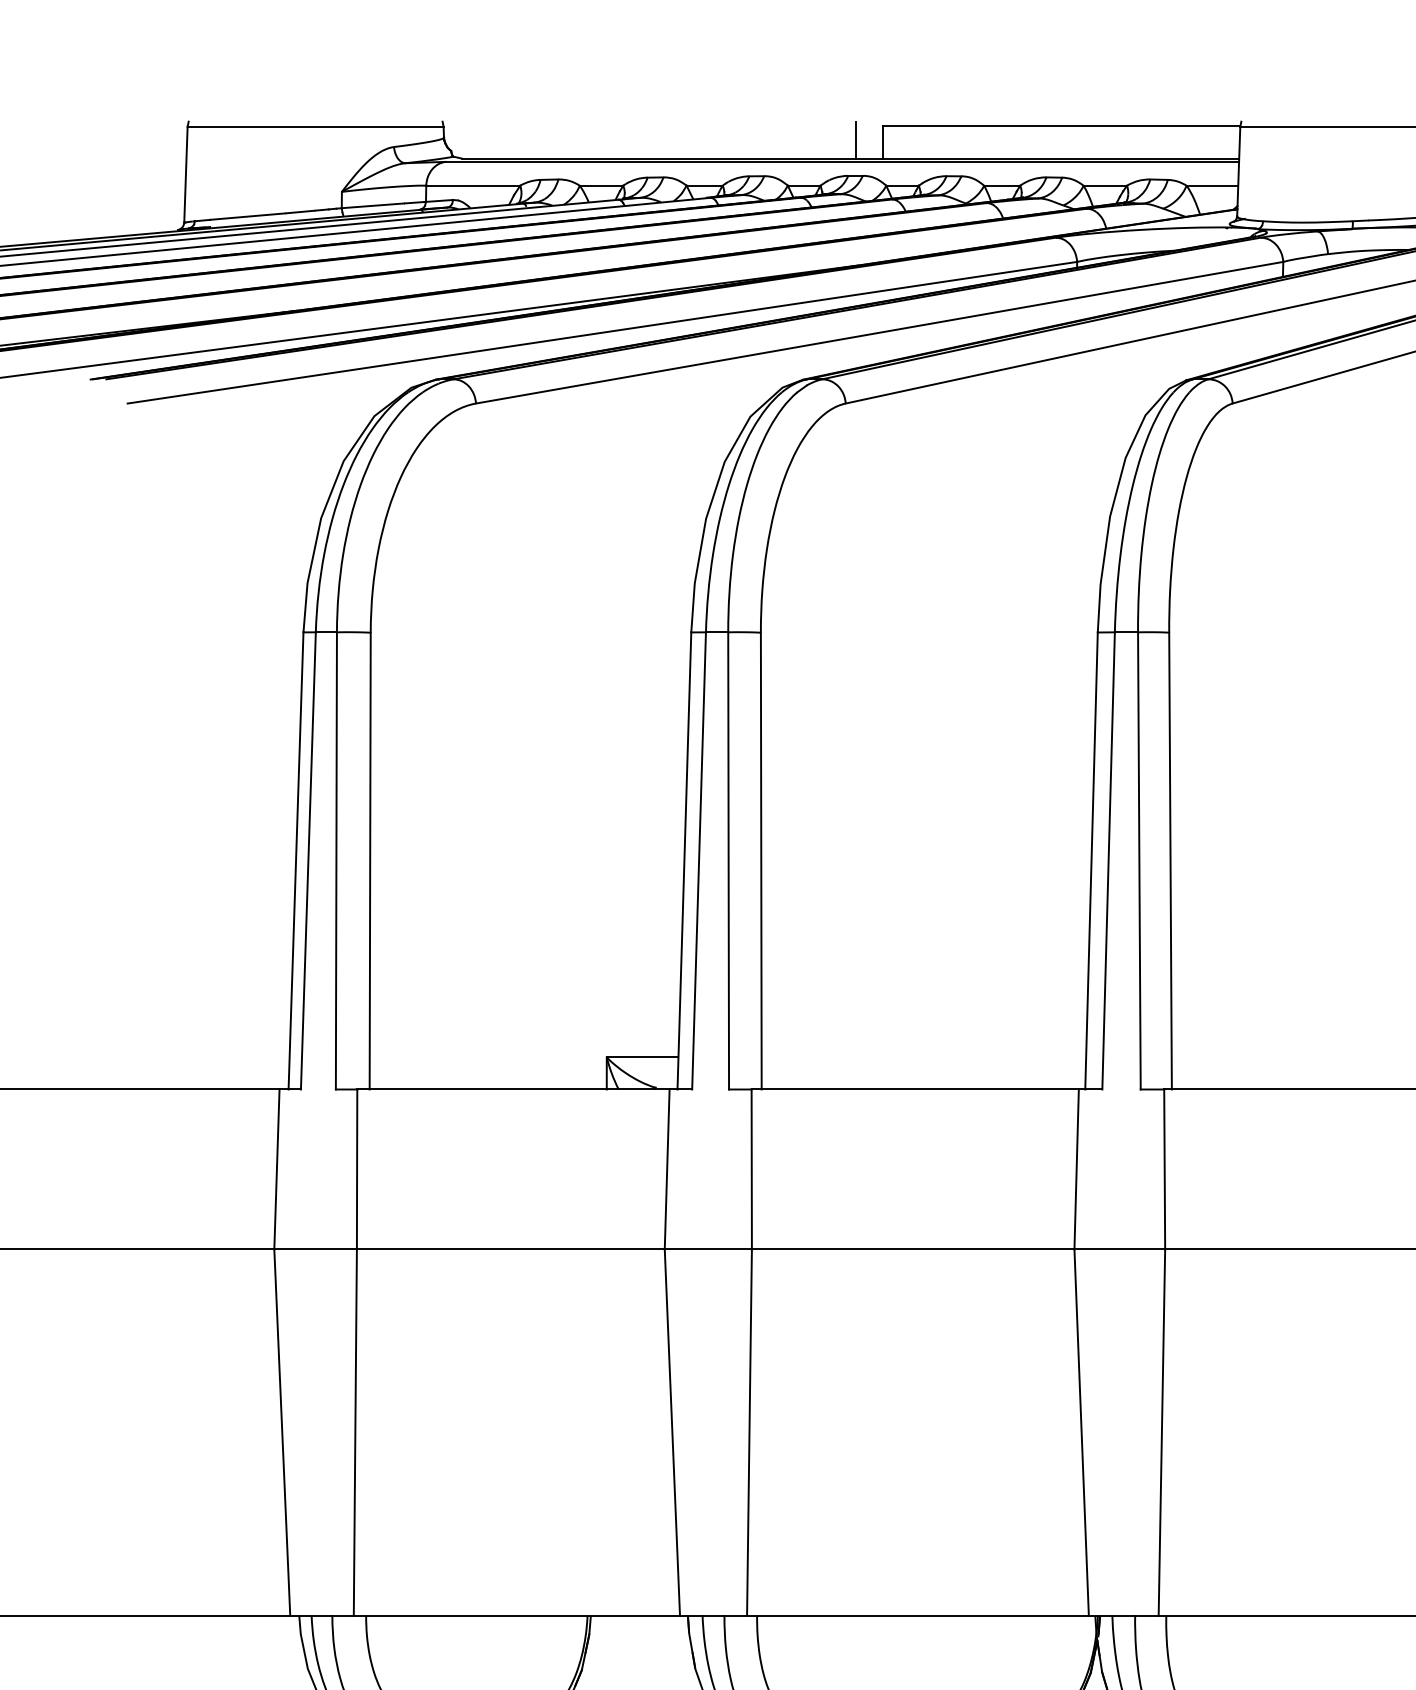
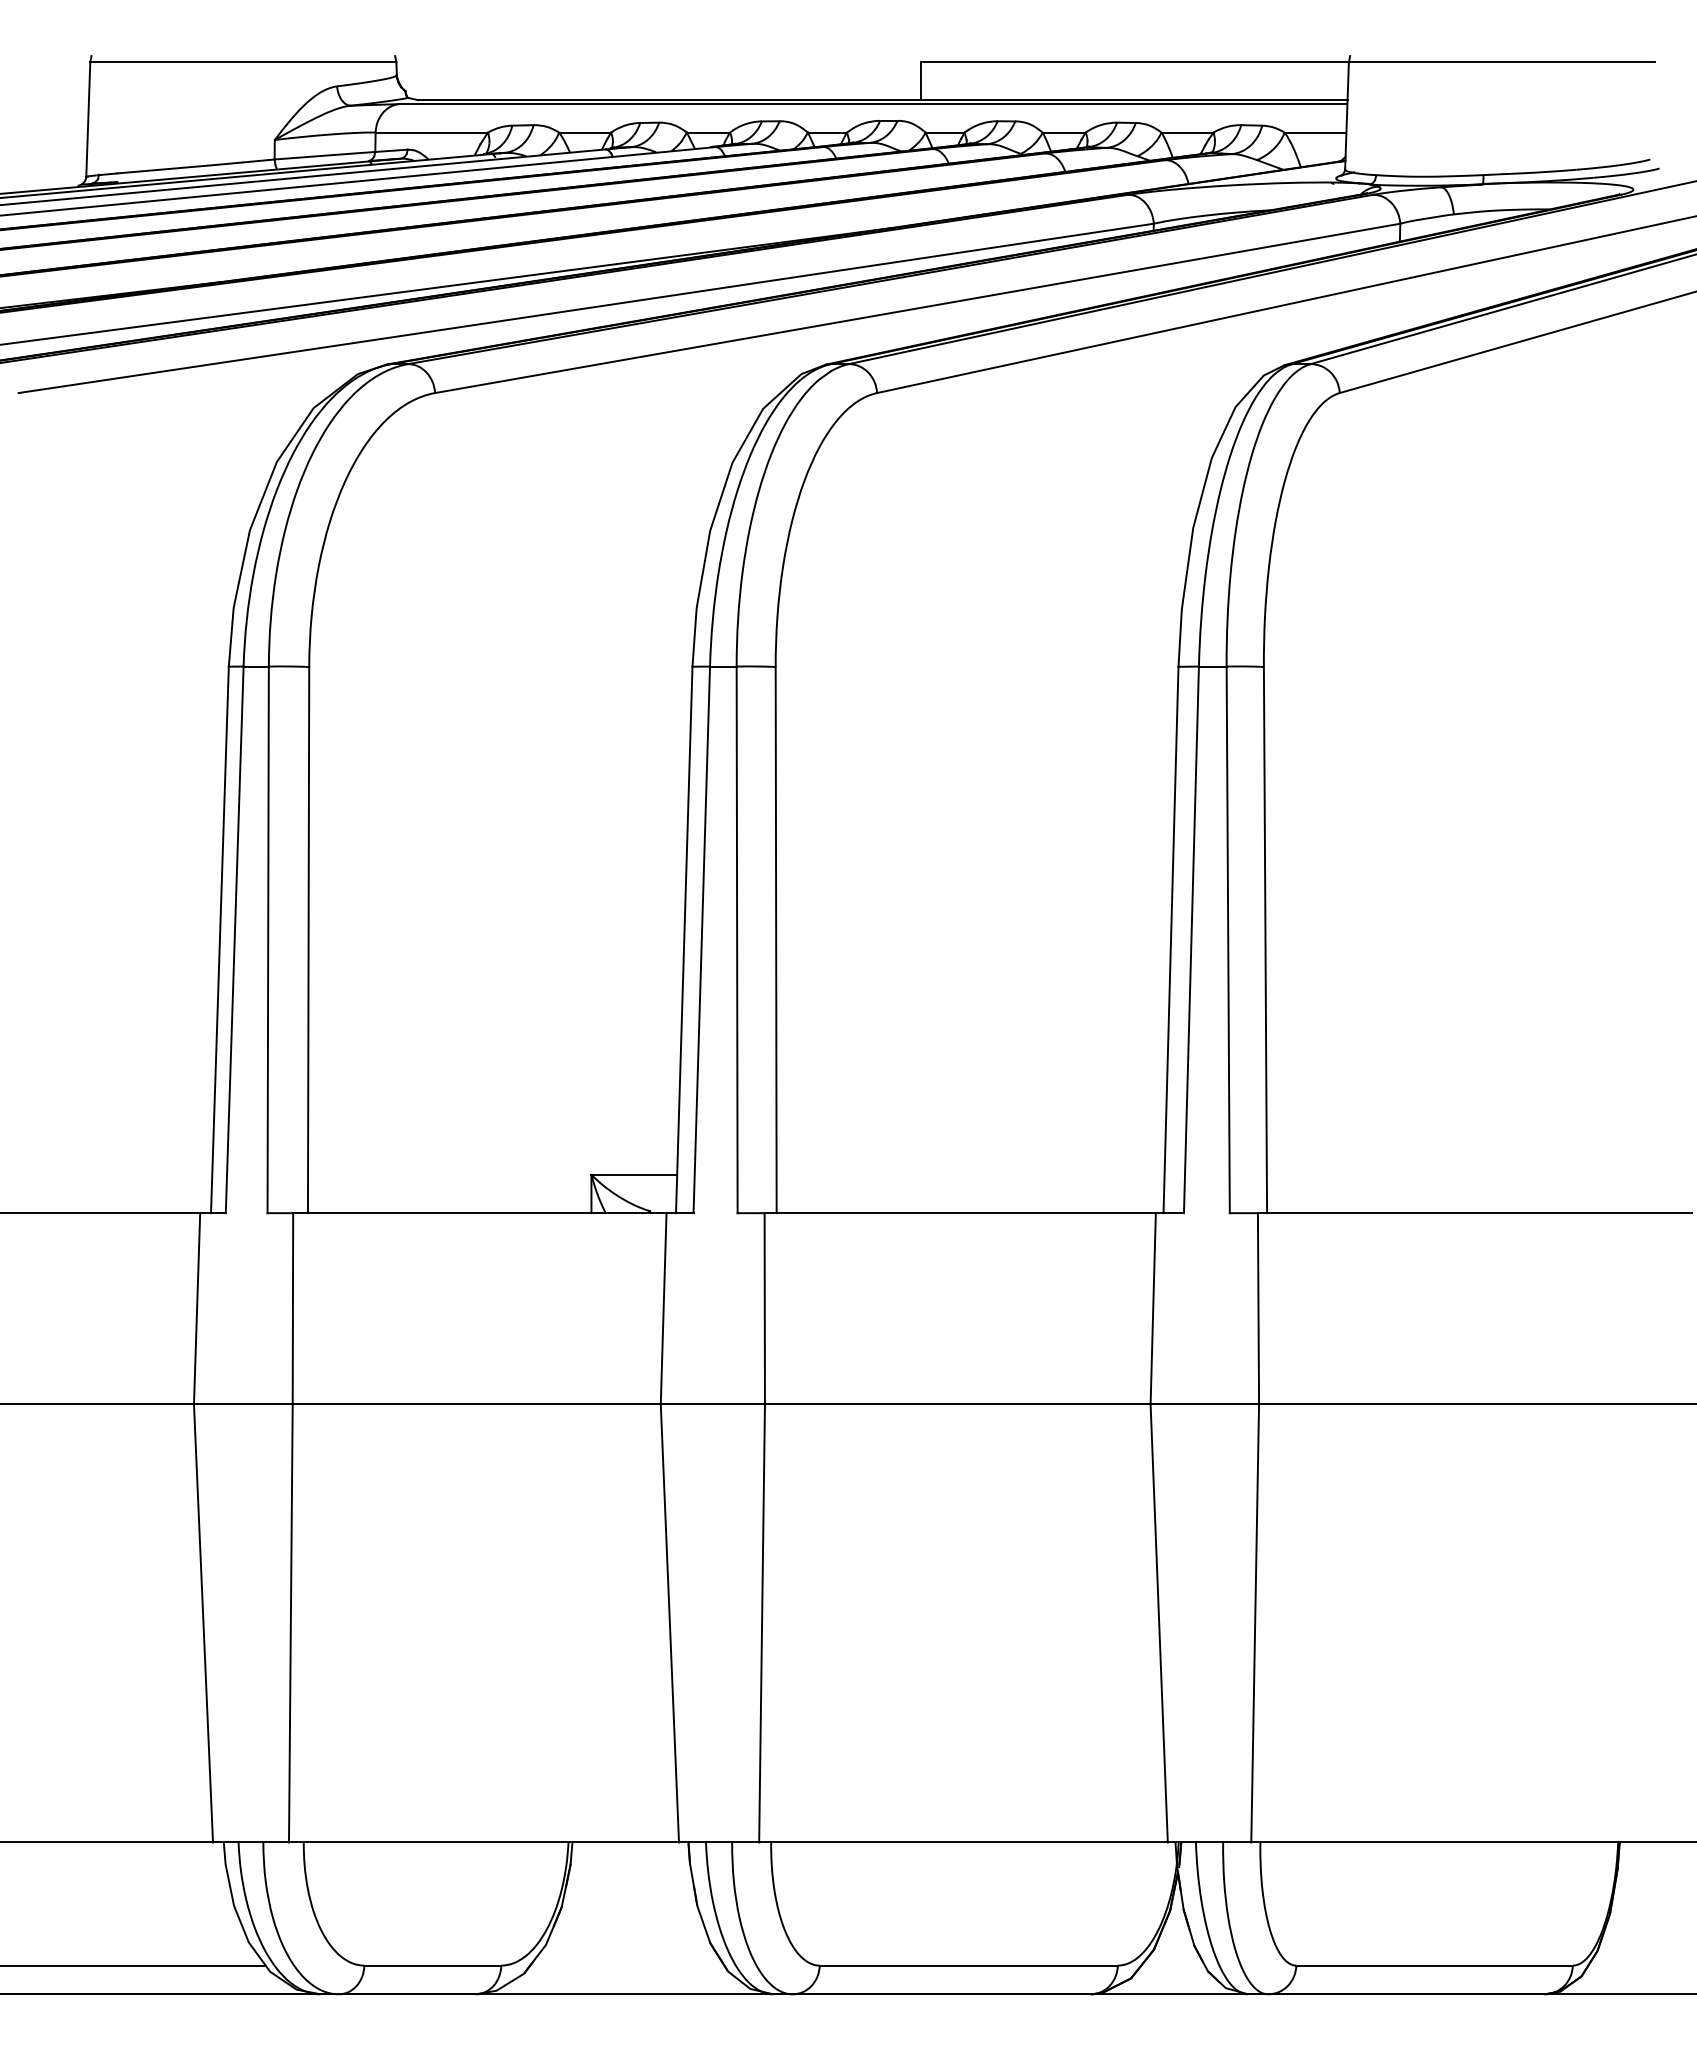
line: (856, 140) -> (889, 78), removed

